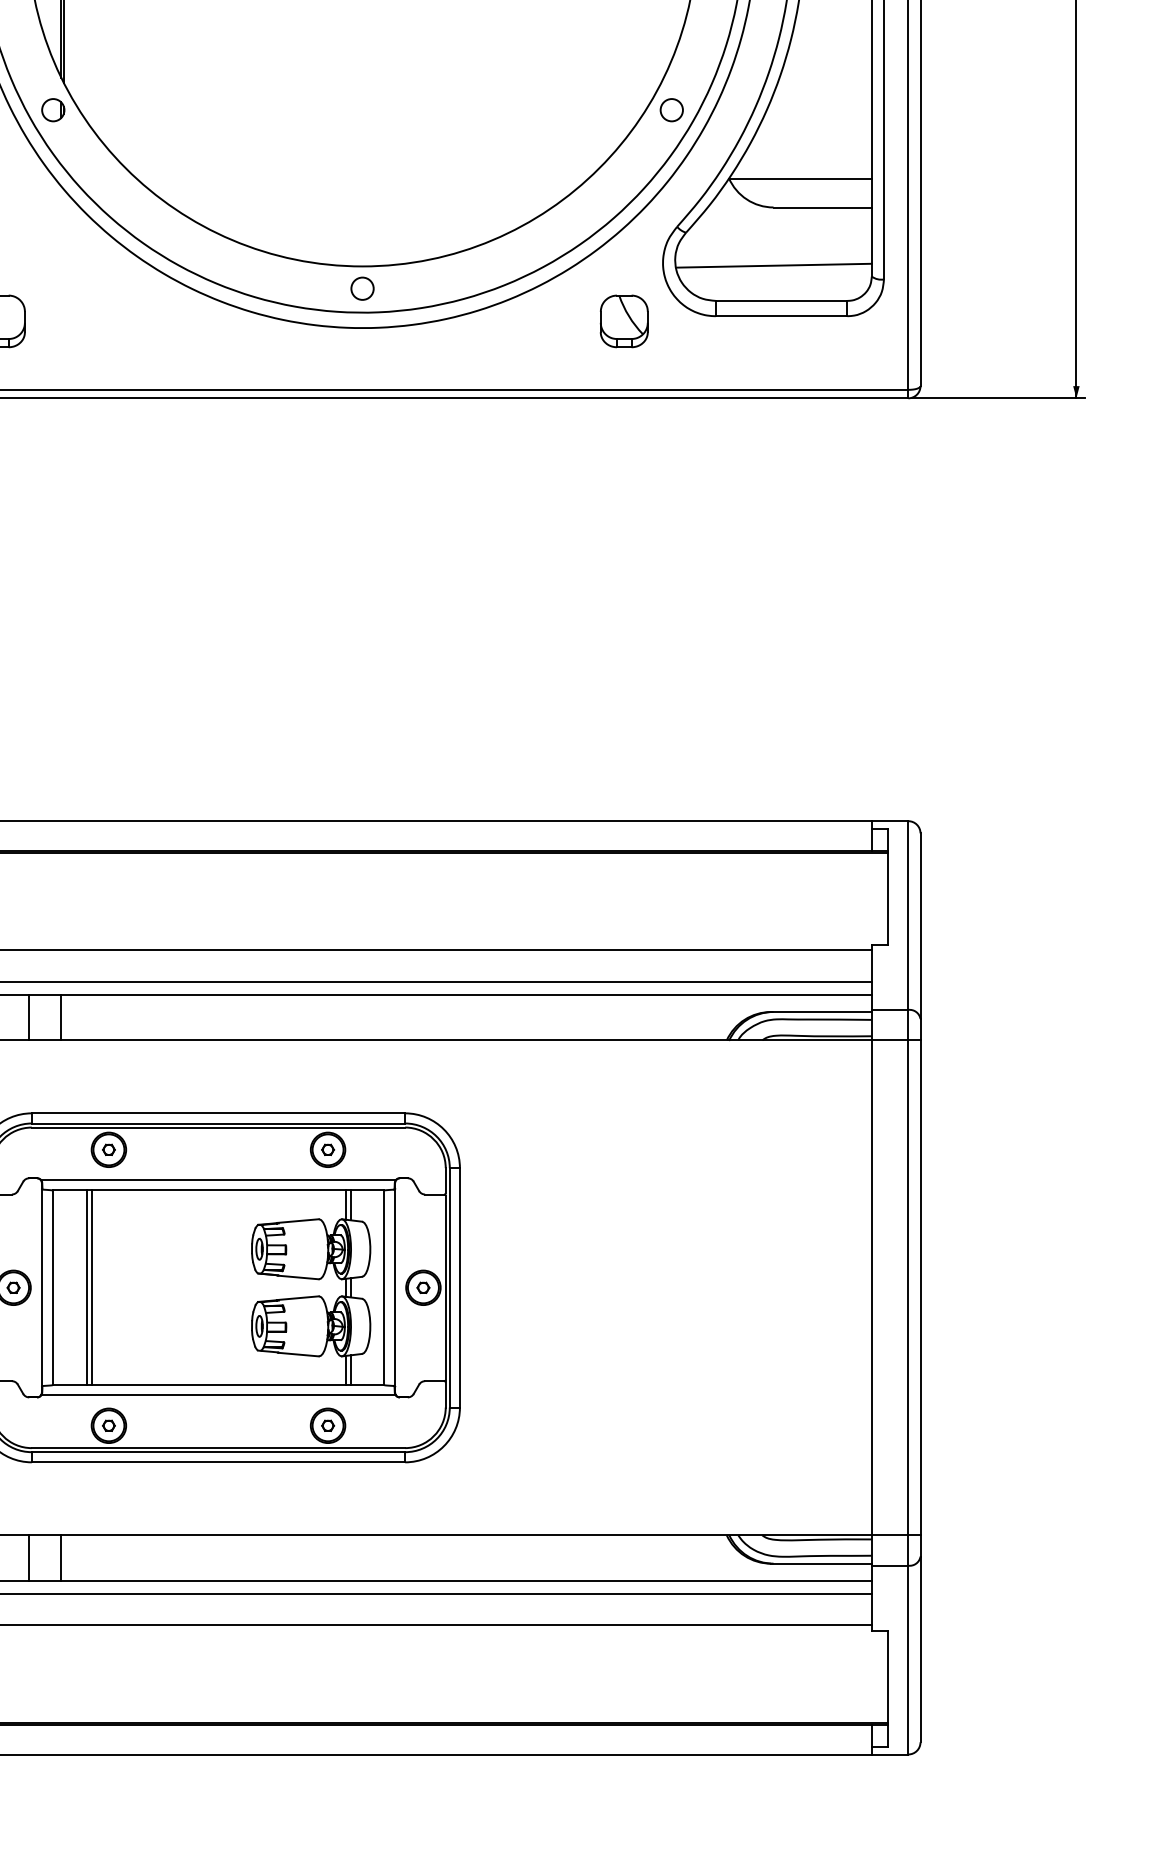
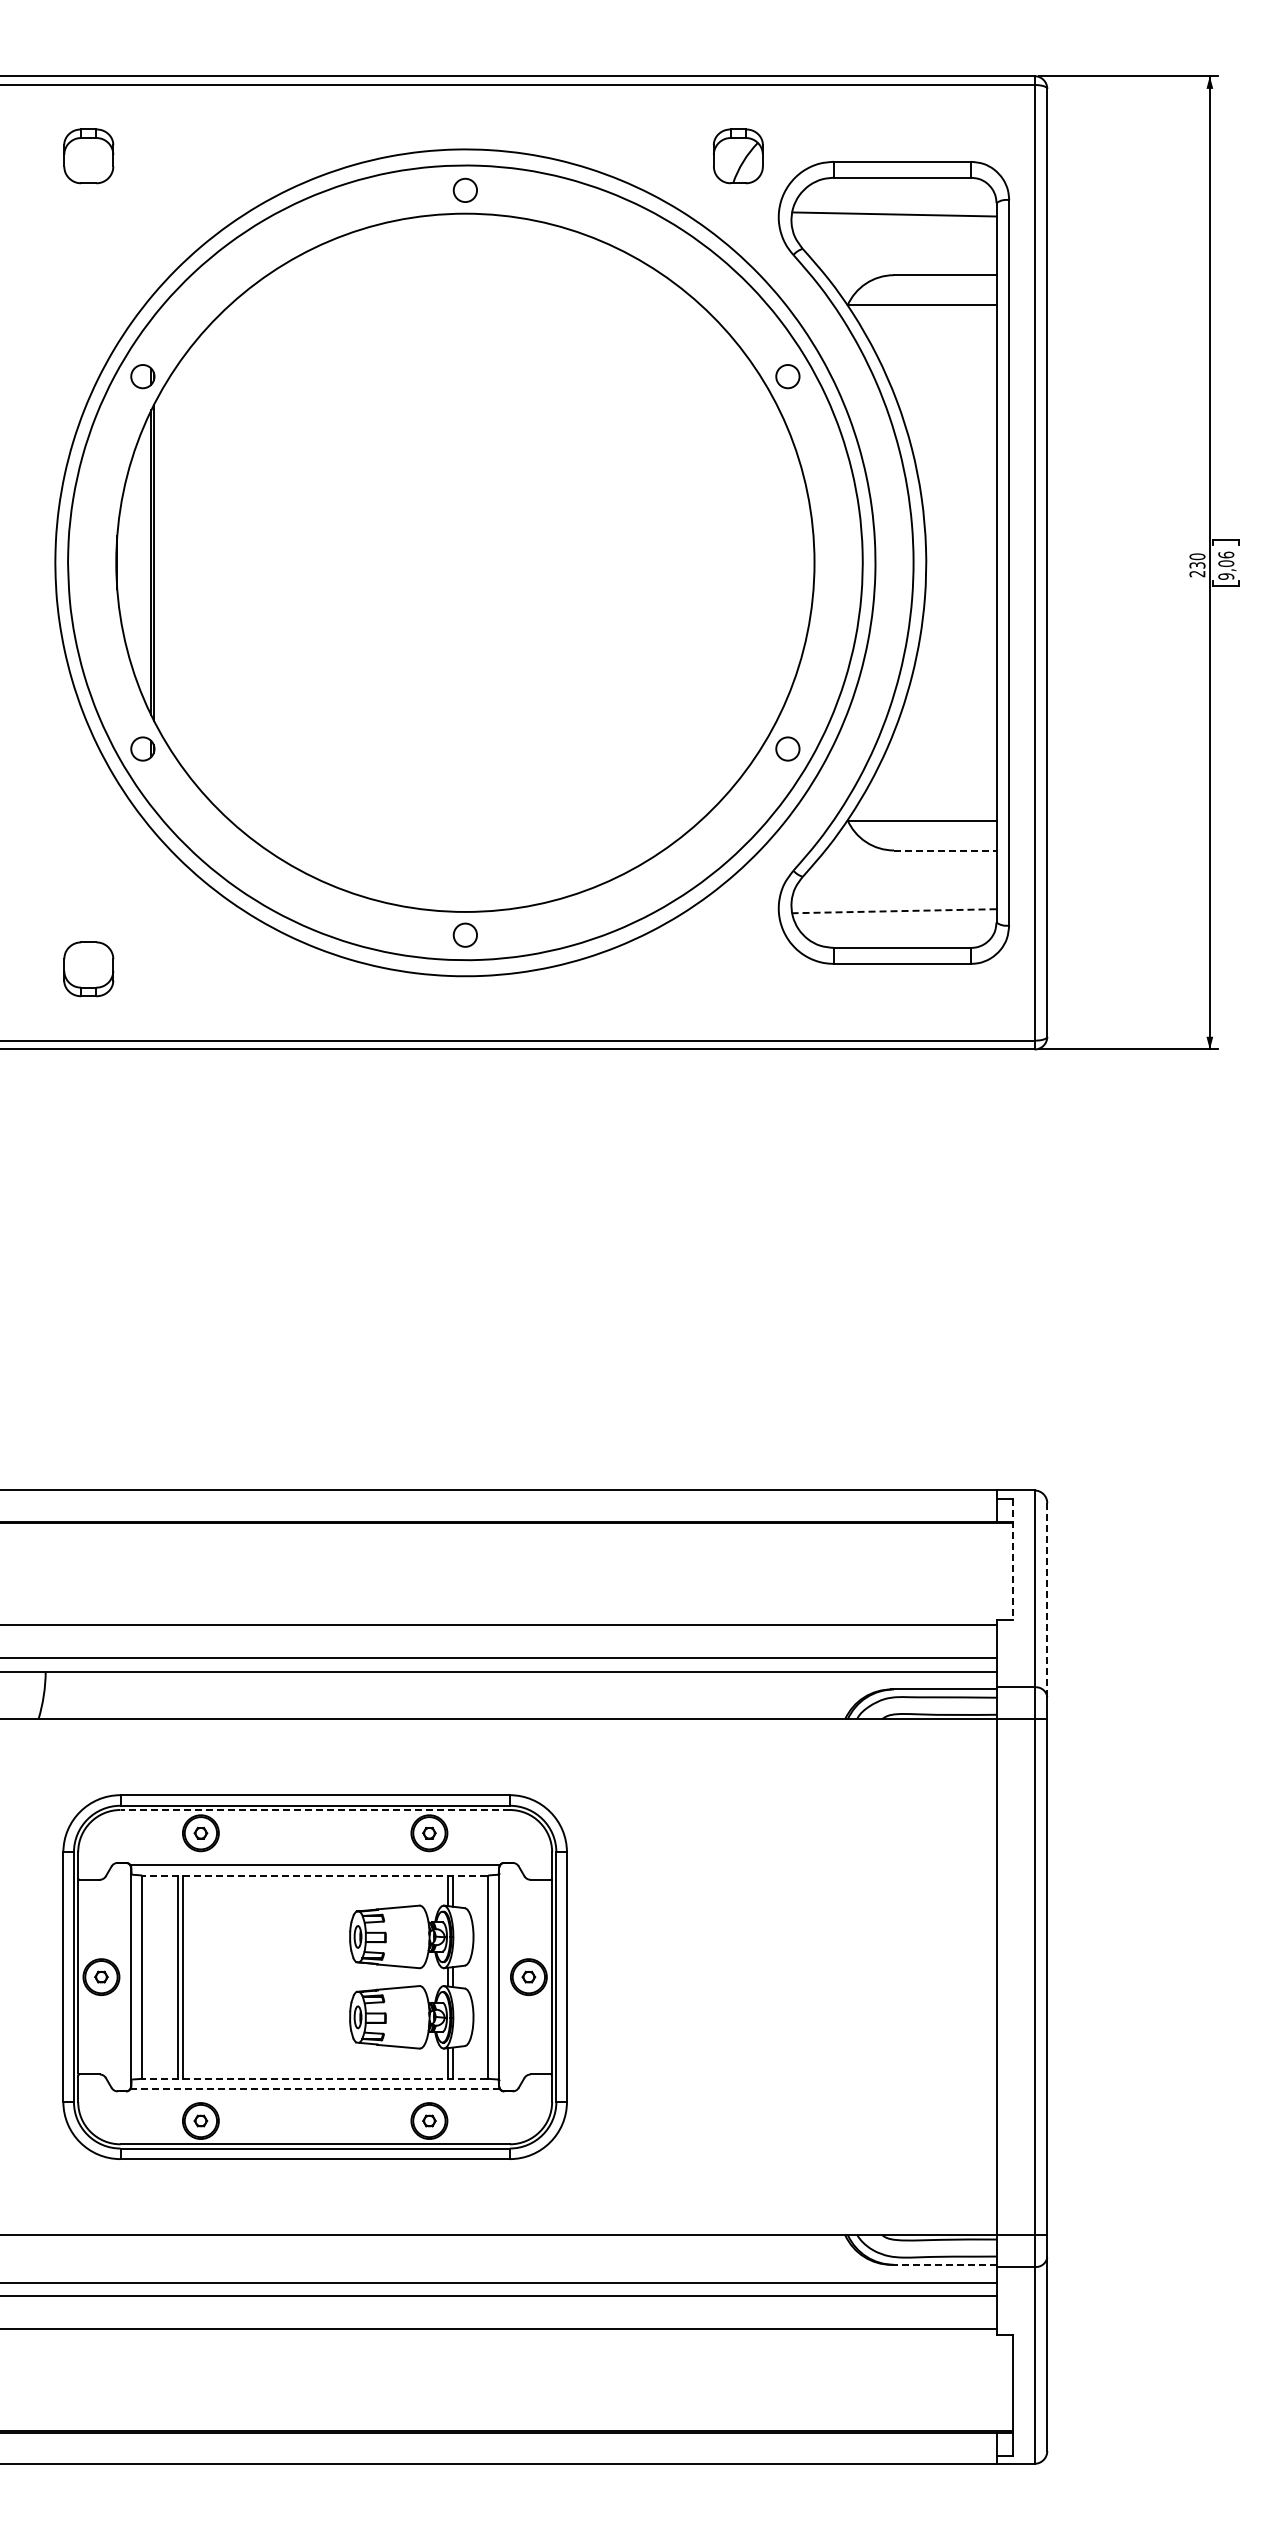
line: (822, 207) -> (945, 850), solid -> dashed
line: (774, 265) -> (894, 911), solid -> dashed
part: (624, 321) -> (738, 969), removed
line: (888, 887) -> (1013, 1559), solid -> dashed
line: (920, 926) -> (1047, 1600), solid -> dashed
line: (28, 1017) -> (117, 1695), removed
line: (61, 1017) -> (151, 1695), removed
line: (218, 1128) -> (315, 1810), solid -> dashed
line: (217, 1190) -> (314, 1875), solid -> dashed
line: (217, 1385) -> (314, 2078), solid -> dashed
line: (218, 1395) -> (315, 2089), solid -> dashed
line: (28, 1557) -> (117, 2258), removed
line: (61, 1557) -> (151, 2258), removed
line: (821, 1563) -> (943, 2264), solid -> dashed

